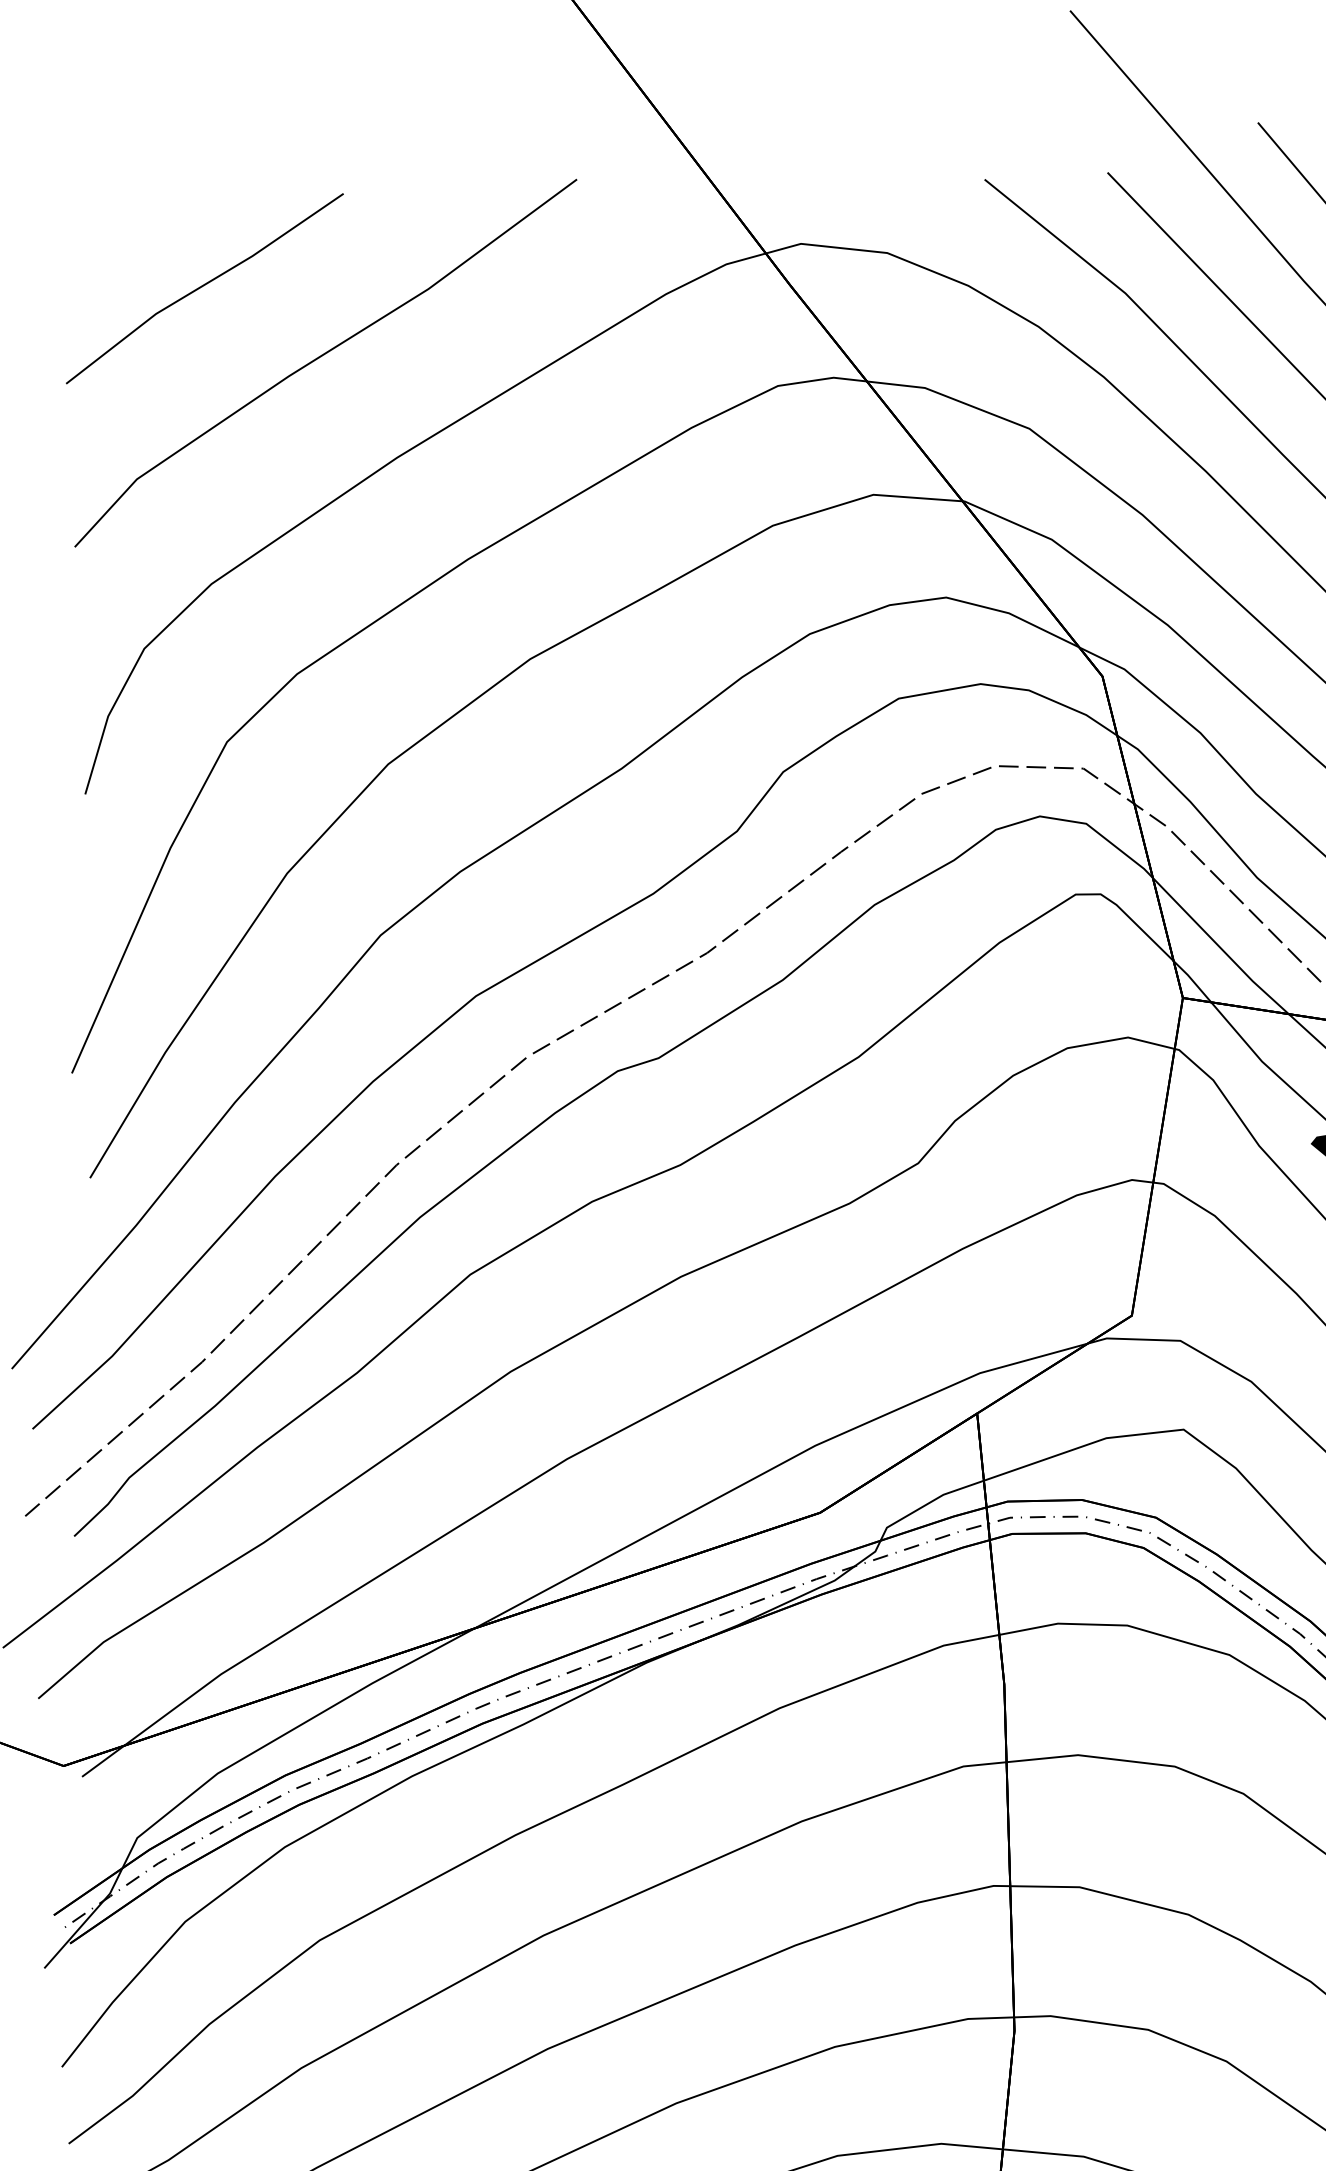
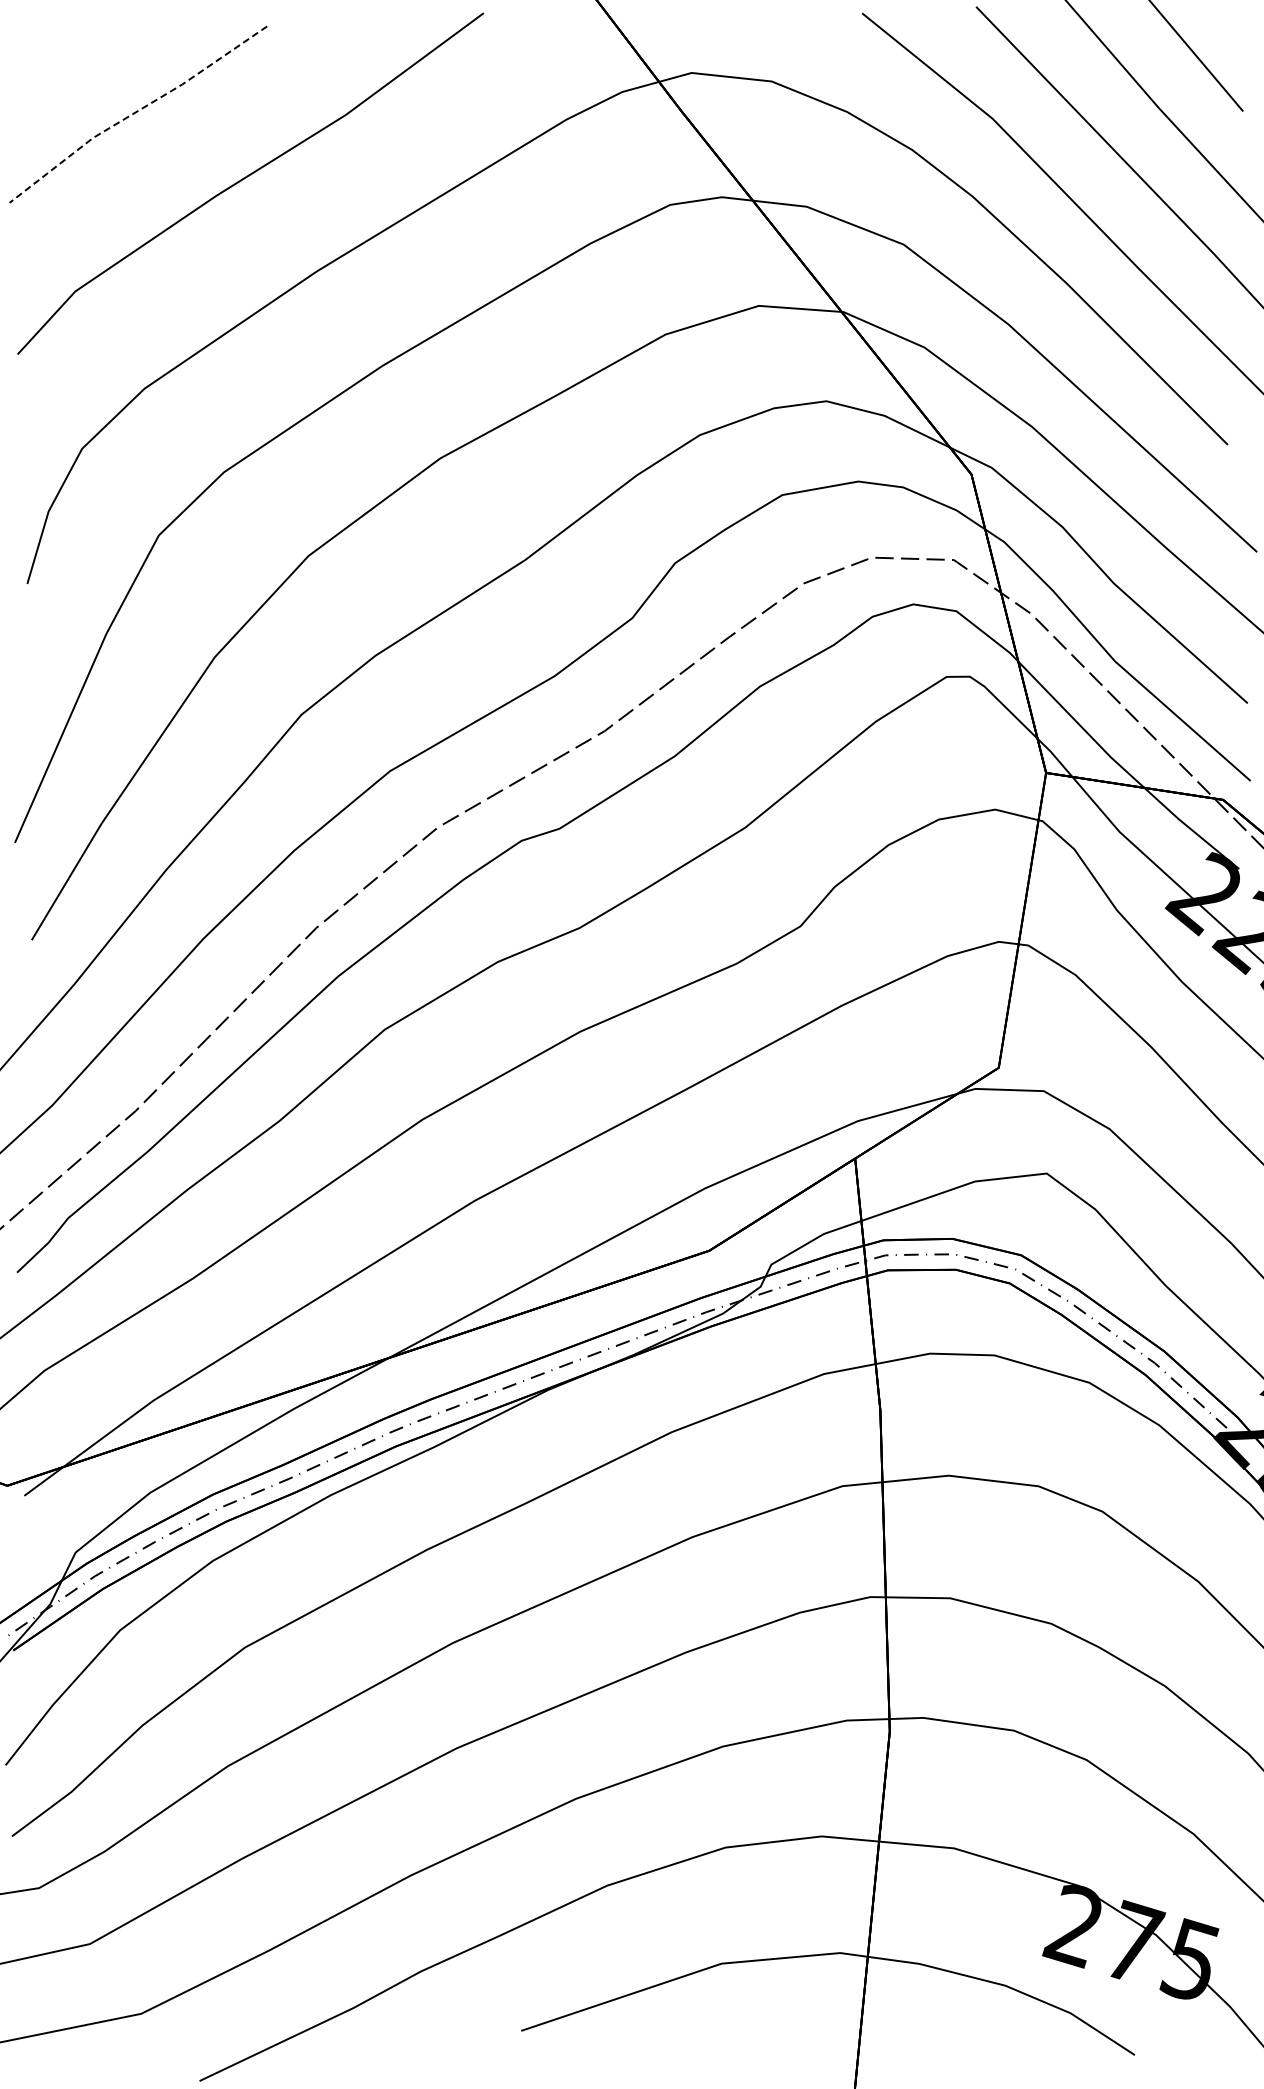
line: (202, 285) -> (136, 111), solid -> dashed

